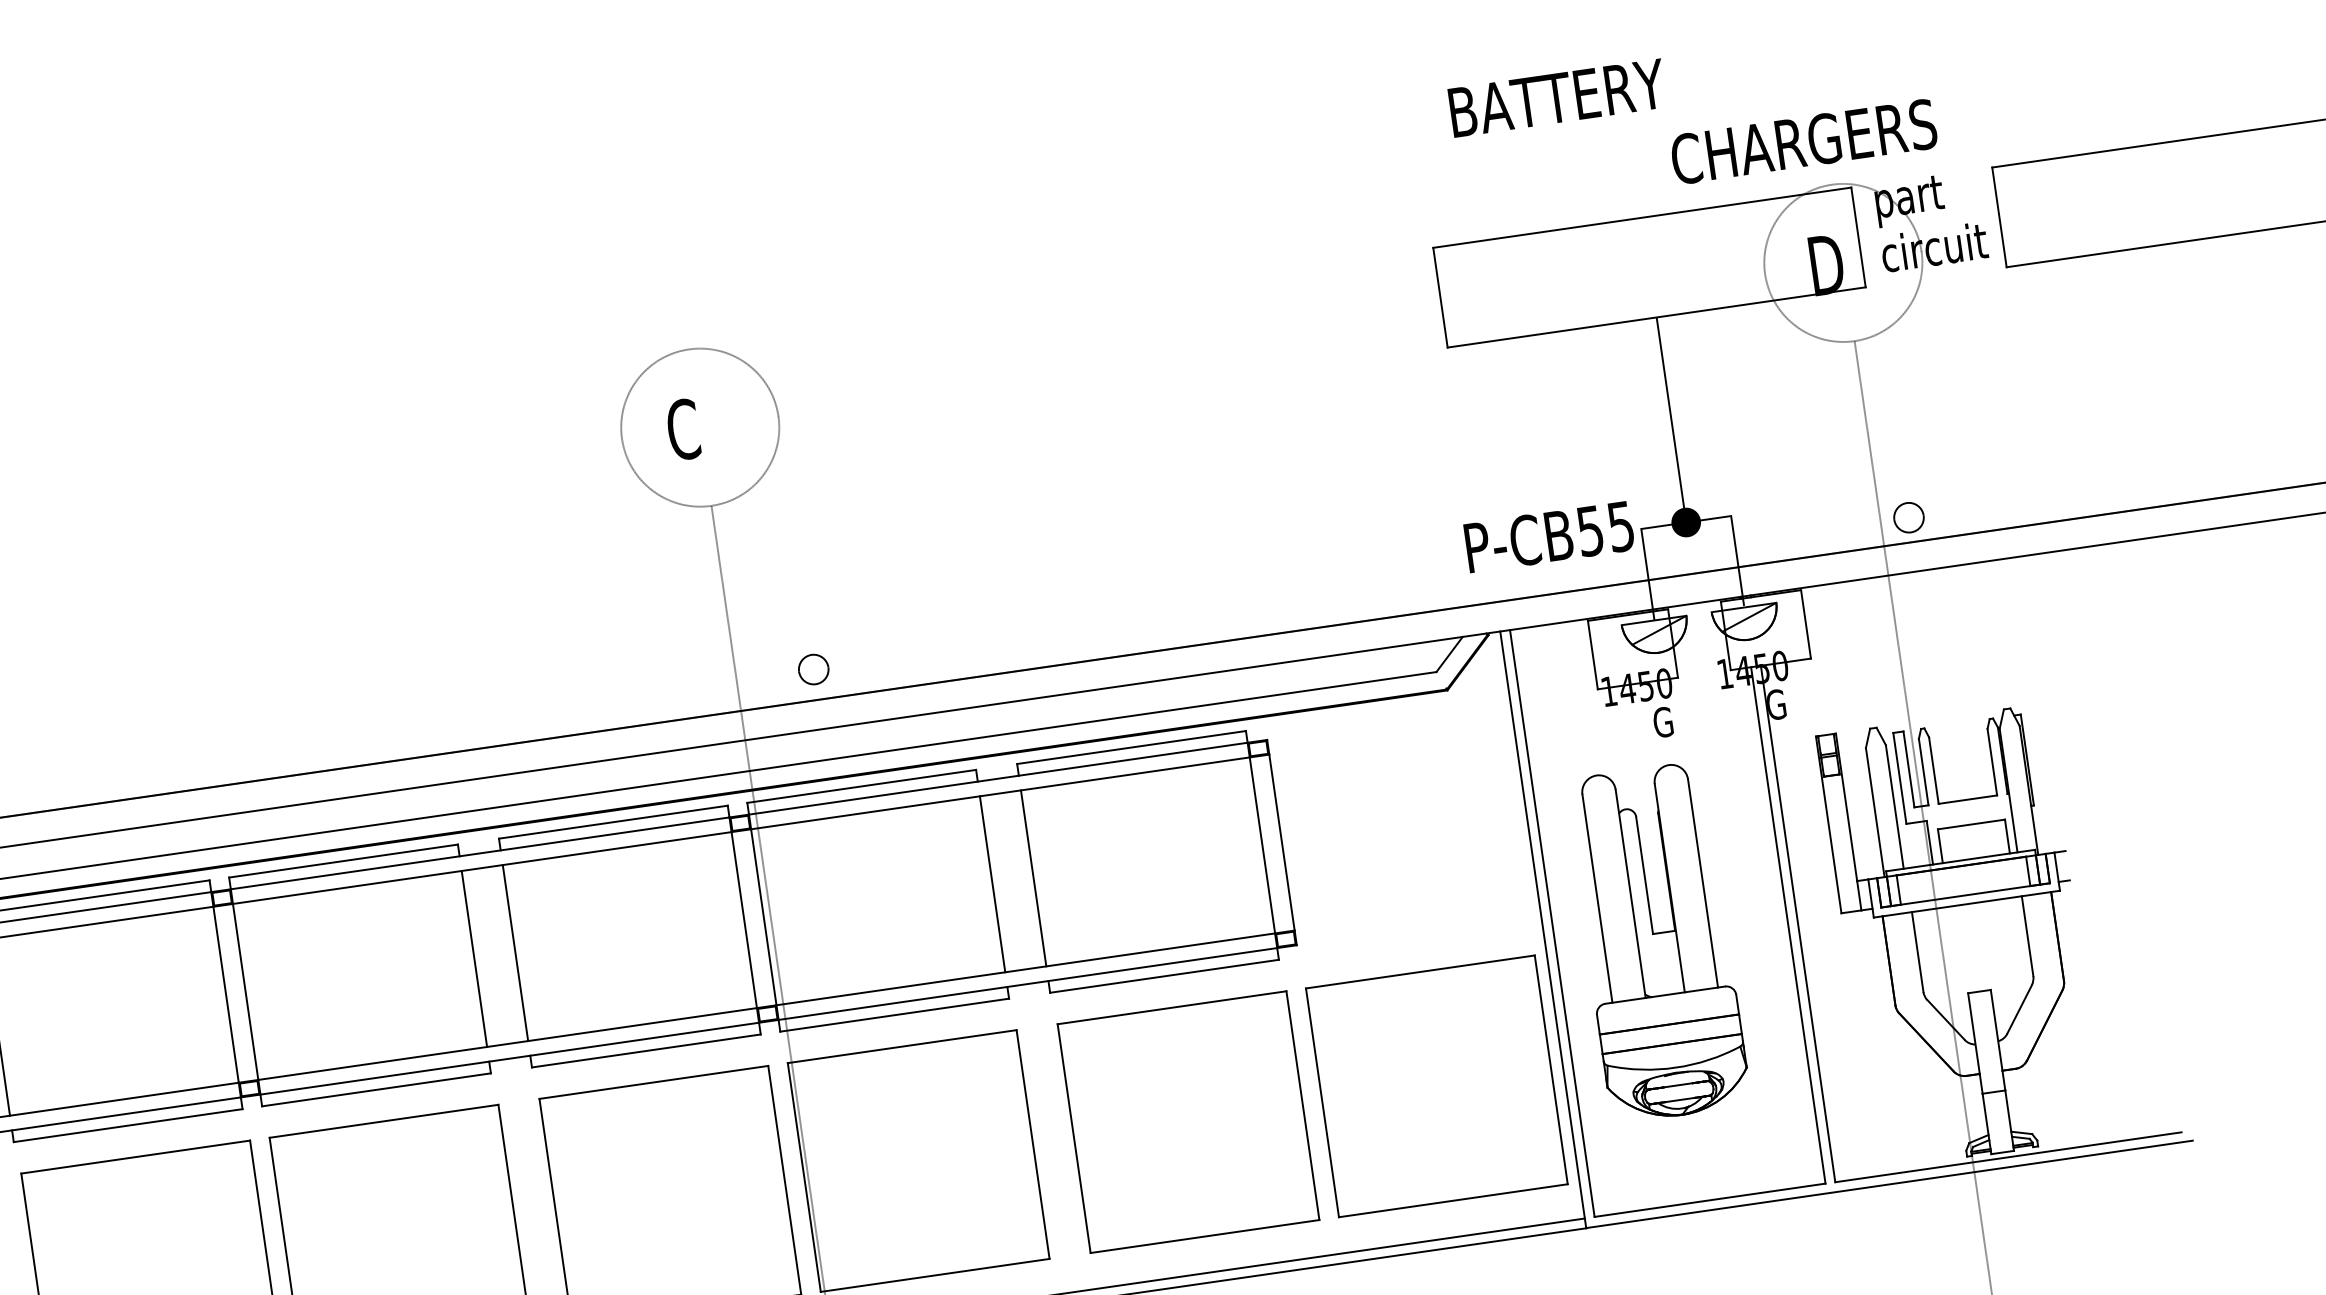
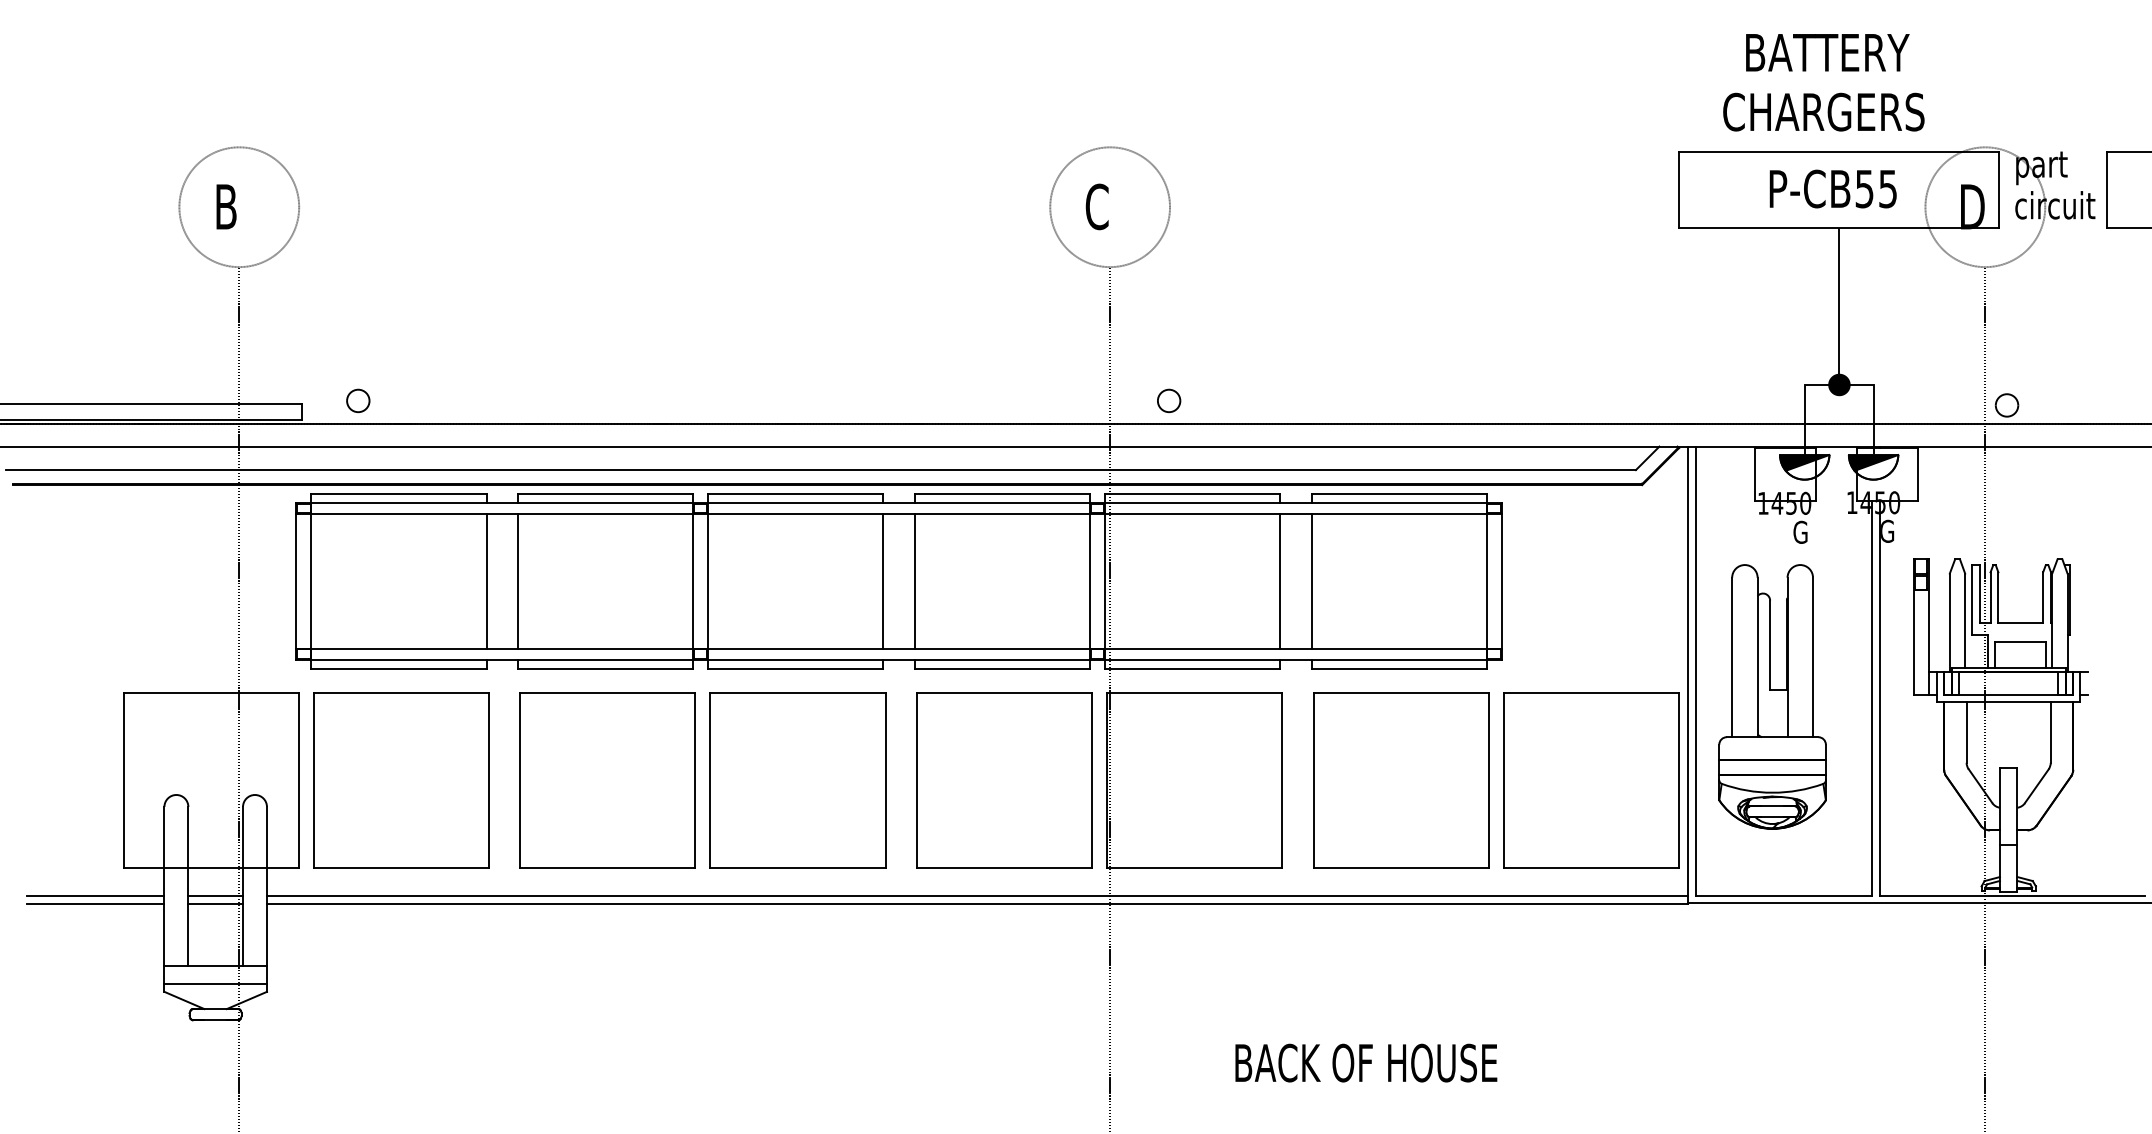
text: (1557, 97) -> (1827, 52), moved
text: (1803, 141) -> (1823, 111), moved
text: (1548, 536) -> (1832, 188), moved
fill: (1745, 617) -> (1873, 462), added
fill: (1655, 630) -> (1804, 462), added

